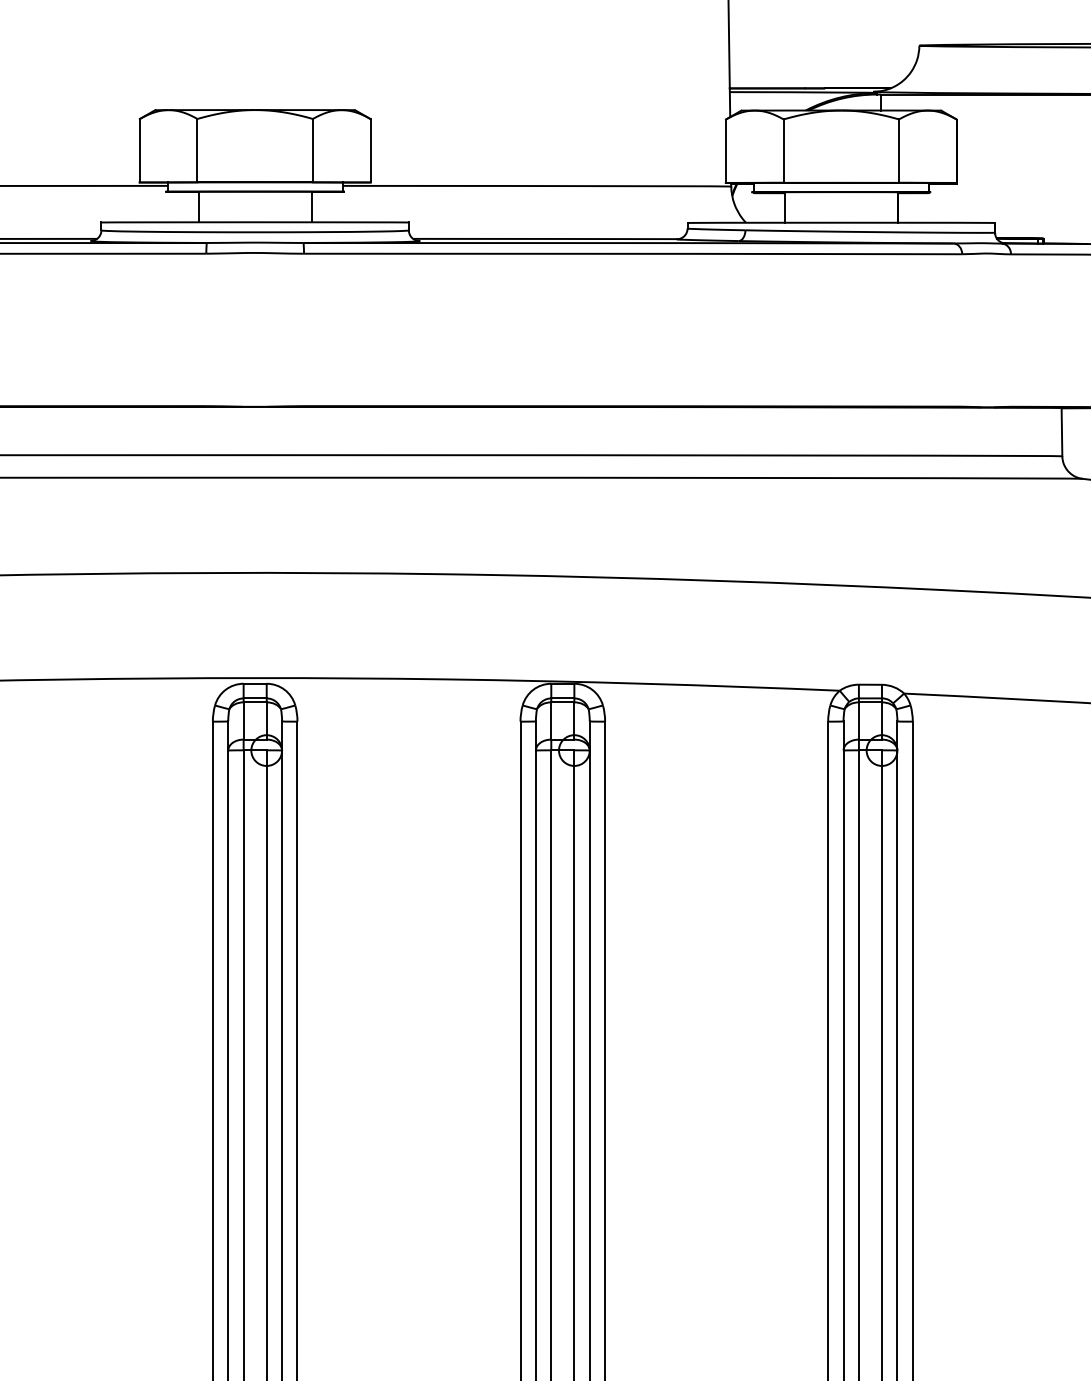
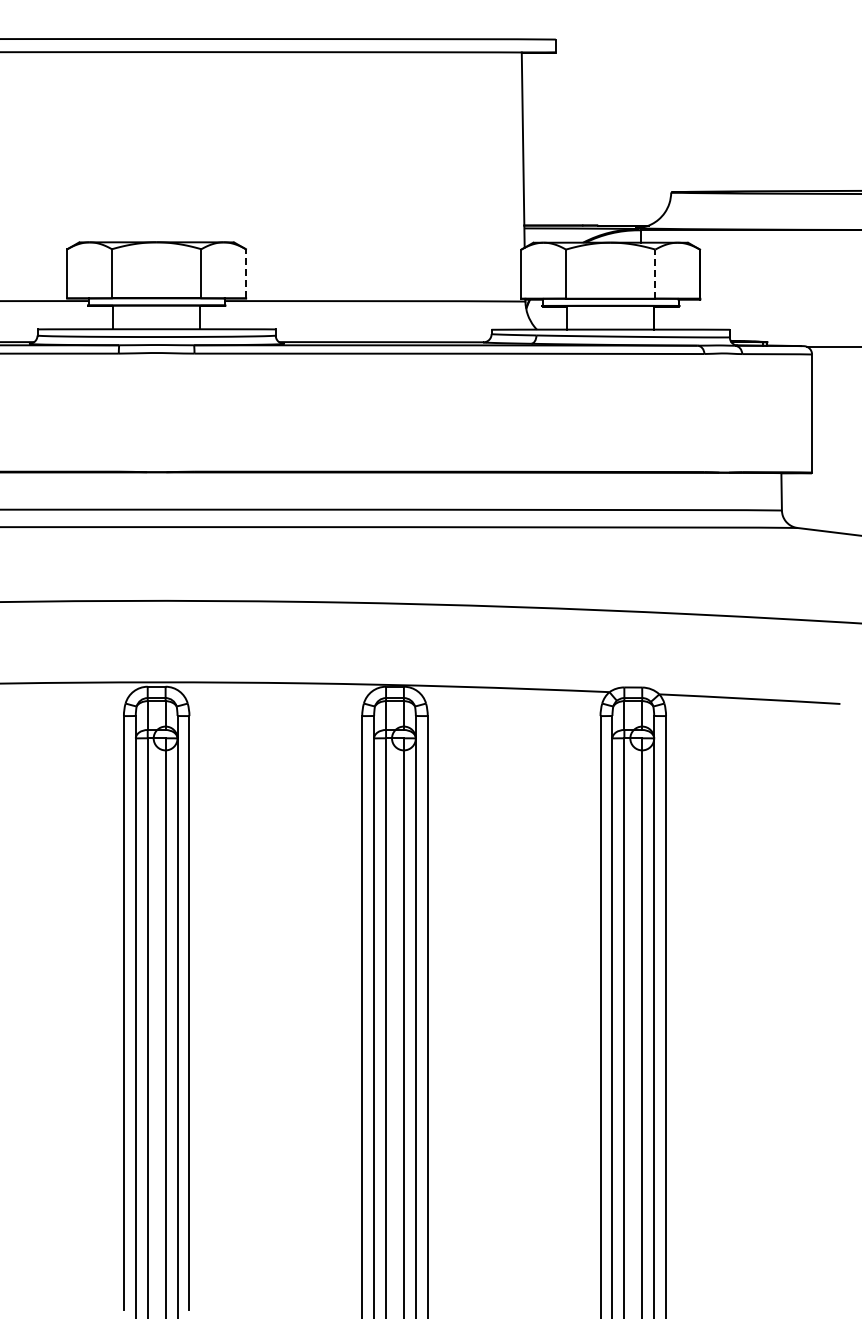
line: (371, 150) -> (246, 273), solid -> dashed
line: (899, 151) -> (655, 274), solid -> dashed

